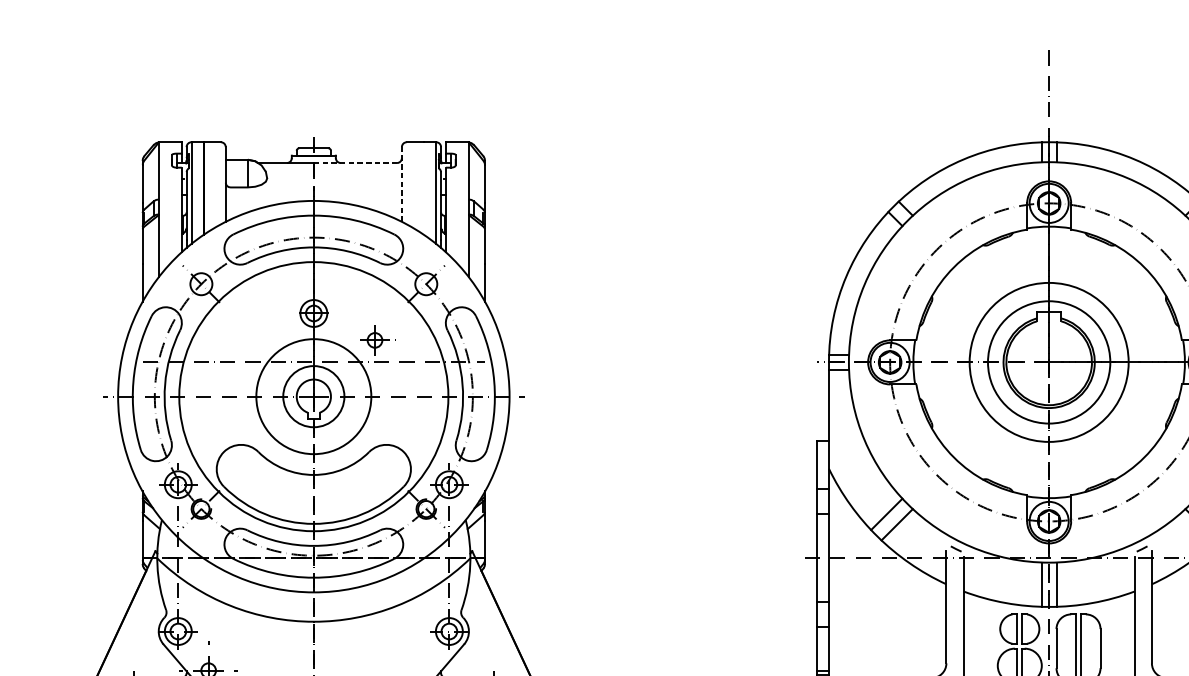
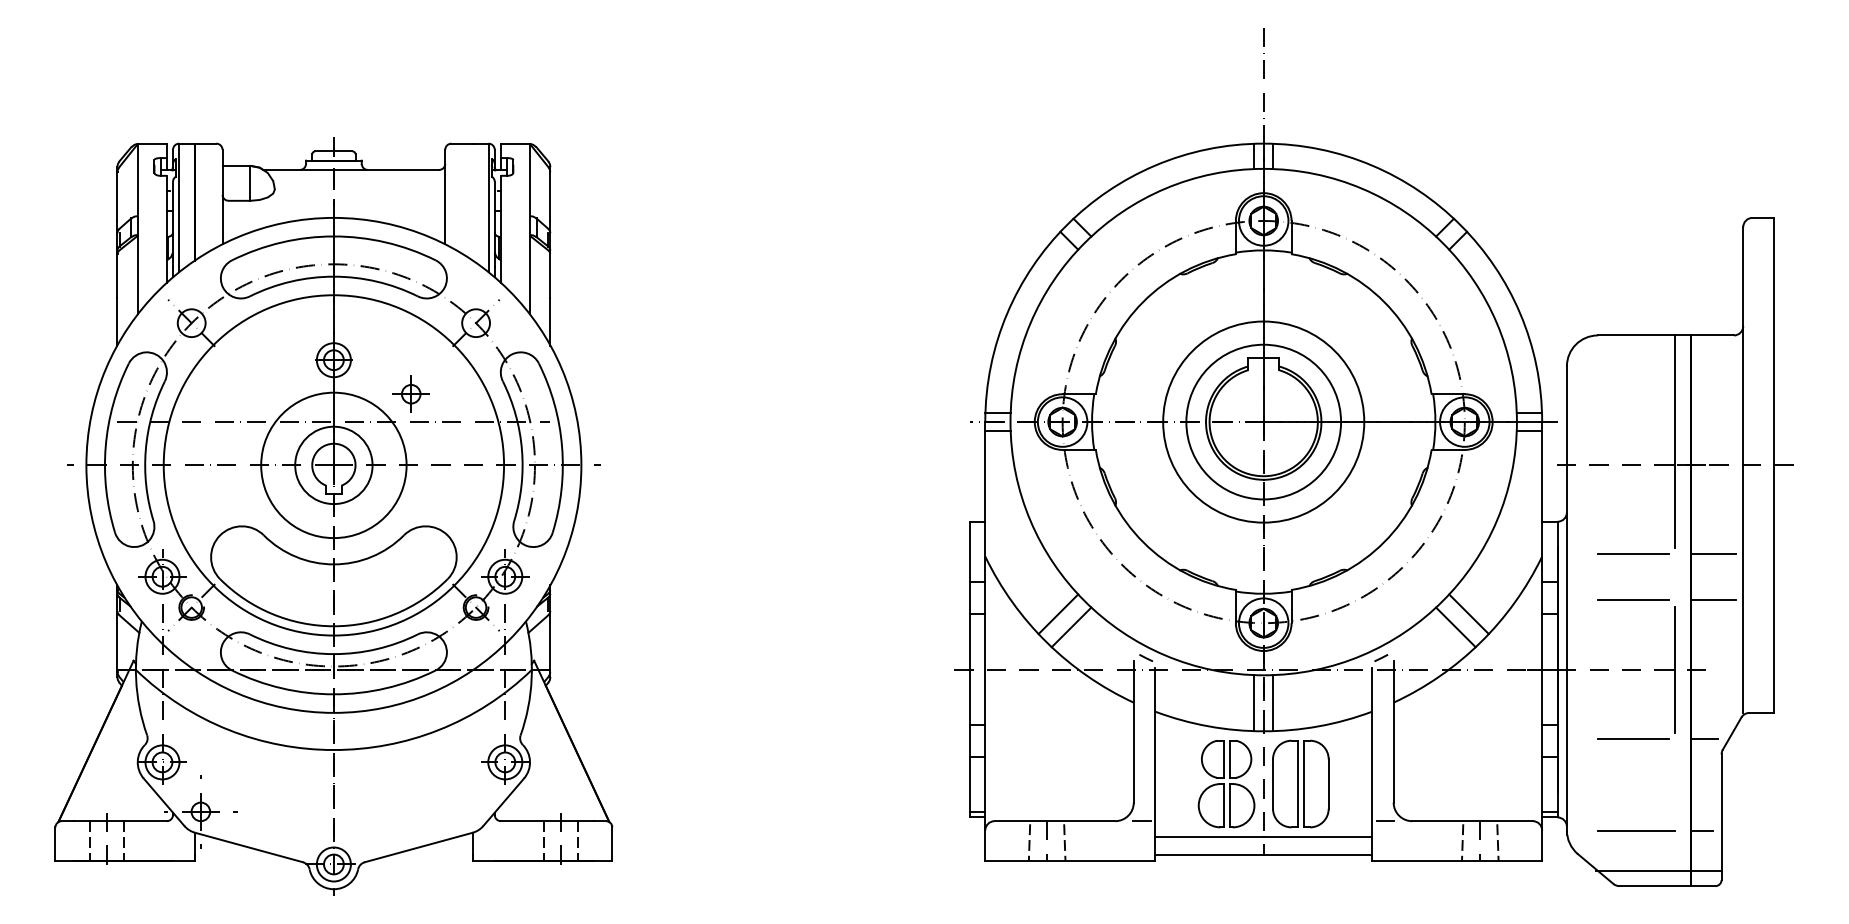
line: (355, 162) -> (386, 169), dashed -> solid
line: (402, 184) -> (445, 196), dashed -> solid

